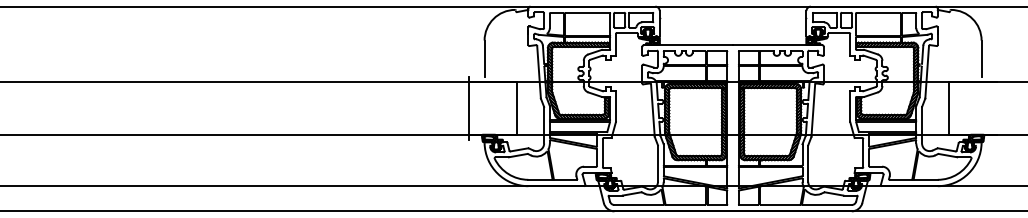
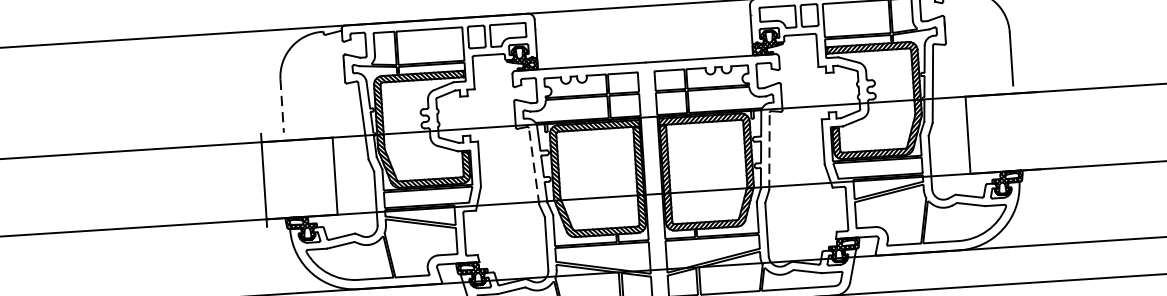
line: (484, 59) -> (282, 107), solid -> dashed
line: (652, 110) -> (533, 166), solid -> dashed
line: (813, 110) -> (769, 151), solid -> dashed

